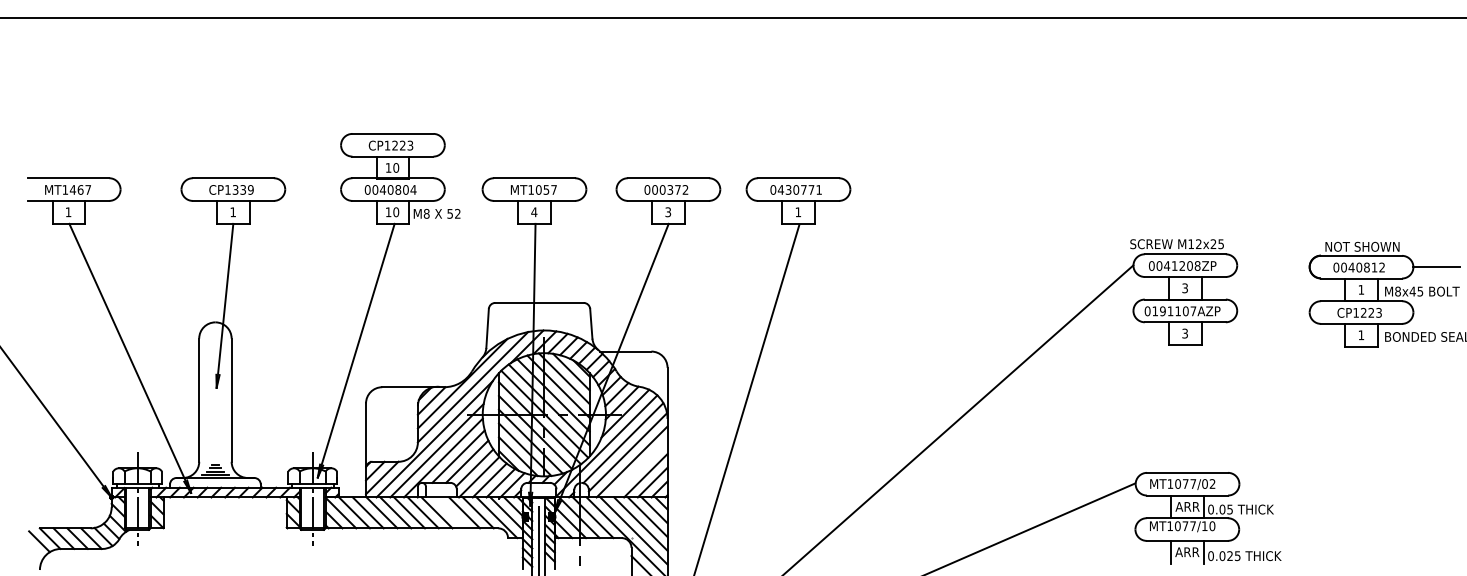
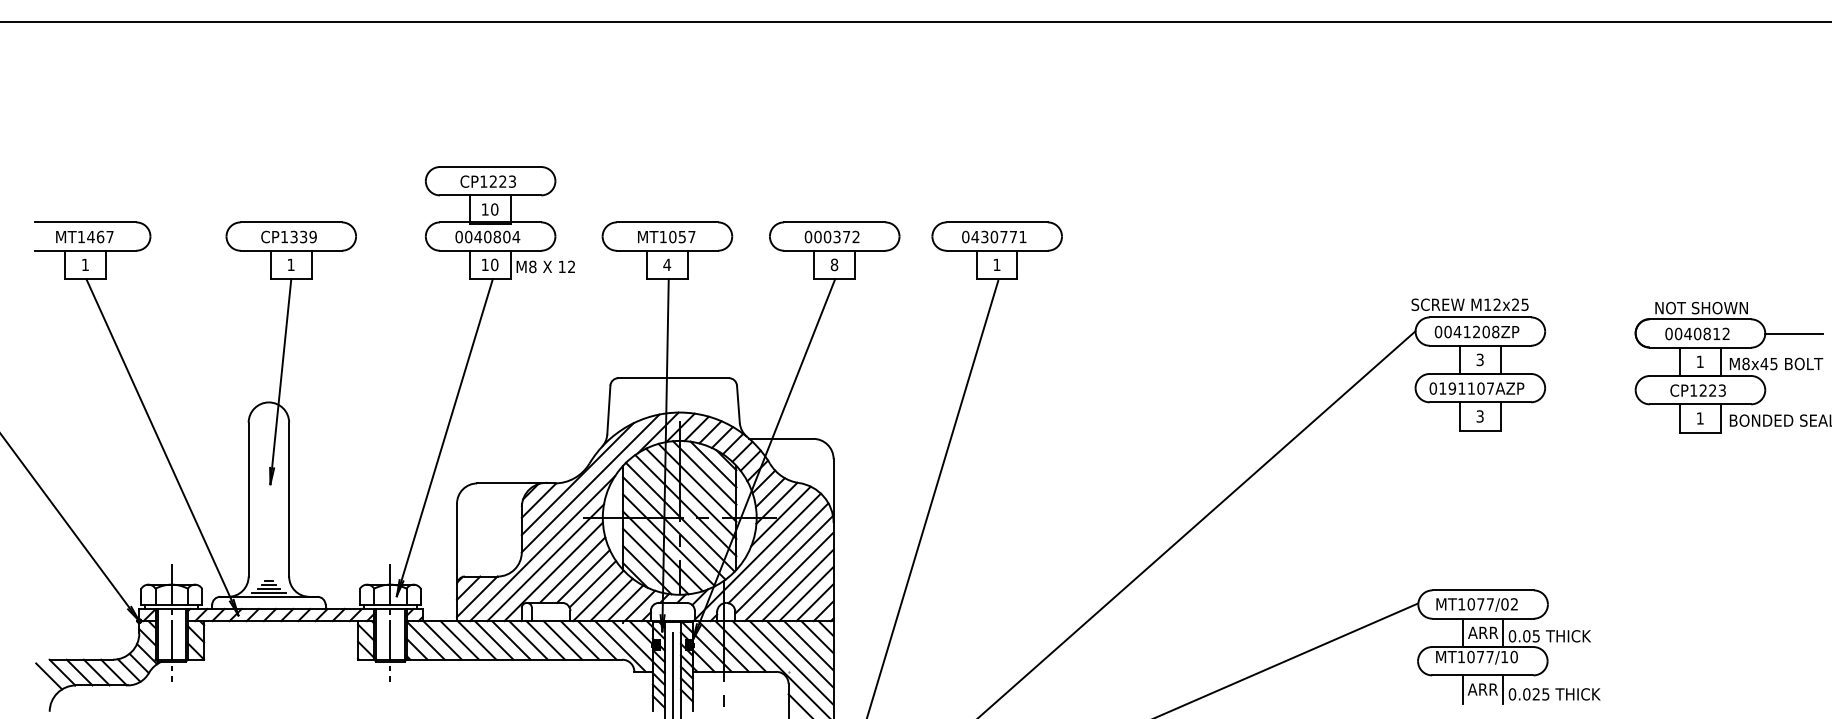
text: (668, 211) -> (834, 264), 3 -> 8
text: (449, 213) -> (561, 266), 52 -> 12
line: (638, 468) -> (797, 585), added
line: (450, 512) -> (562, 640), added

